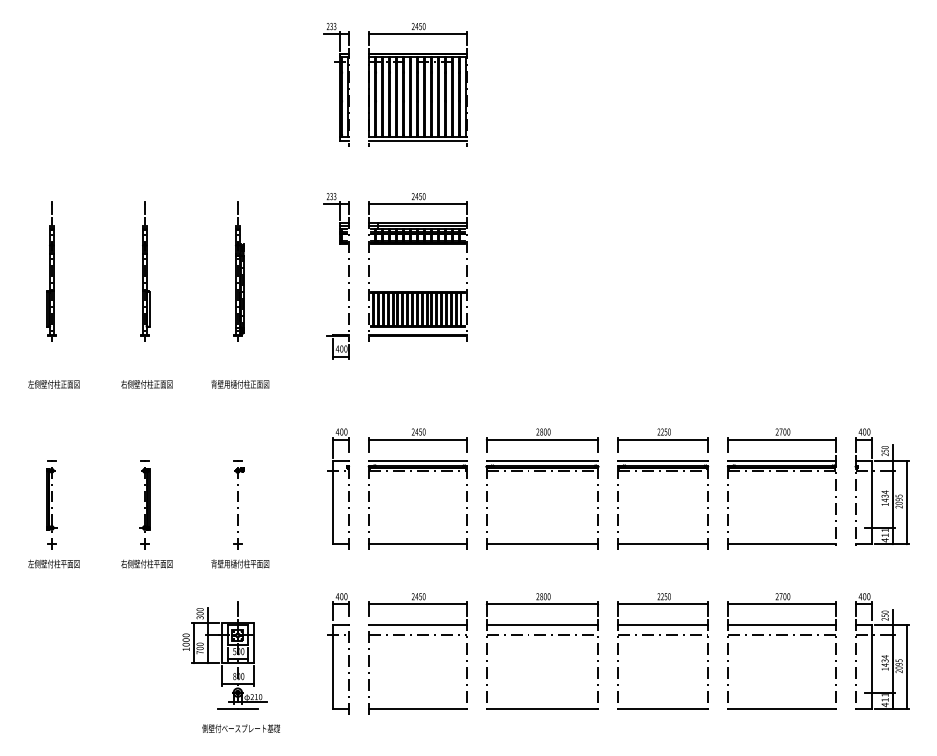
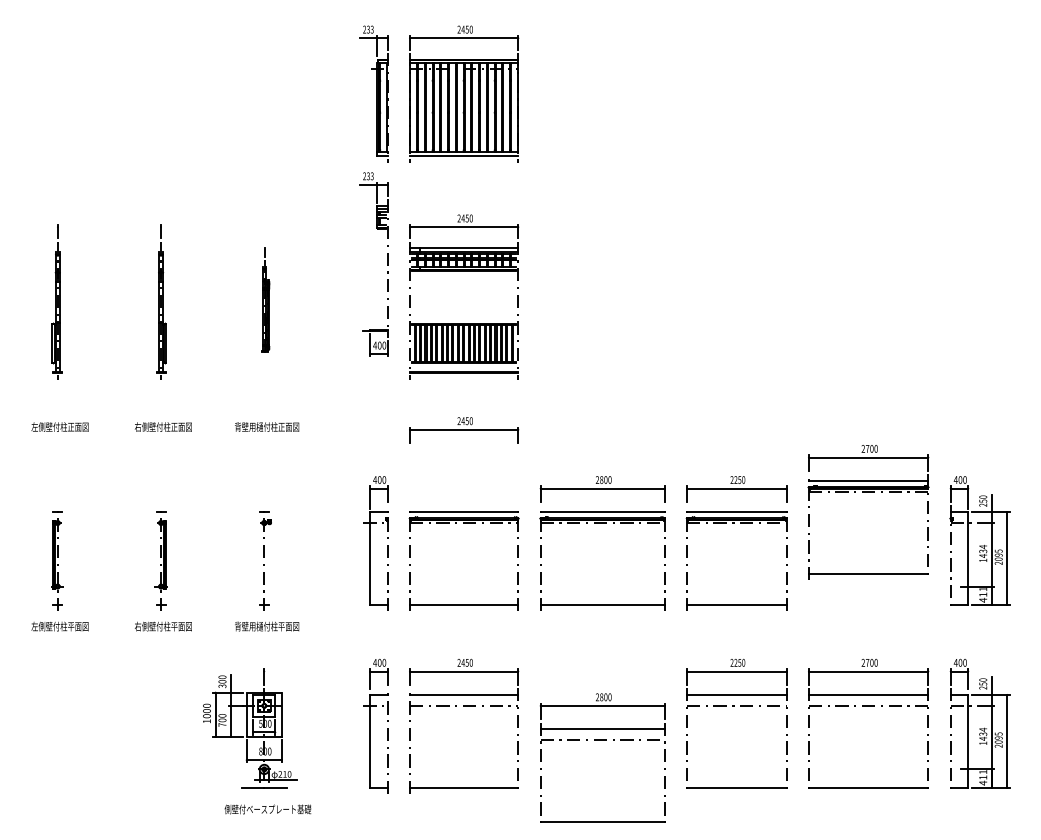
part: (238, 271) -> (265, 301), size x0.7
part: (348, 276) -> (387, 265), moved
part: (417, 440) -> (463, 430), moved
part: (781, 471) -> (868, 492), moved
part: (541, 635) -> (601, 740), moved

